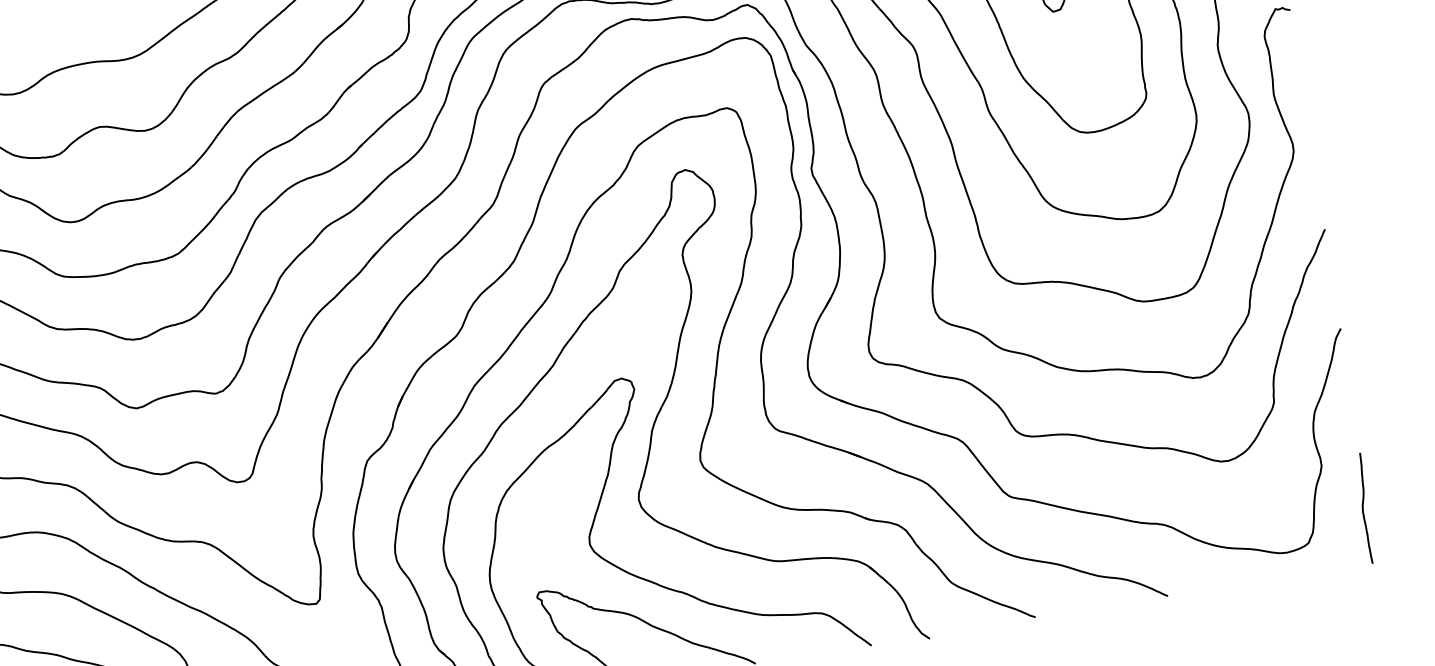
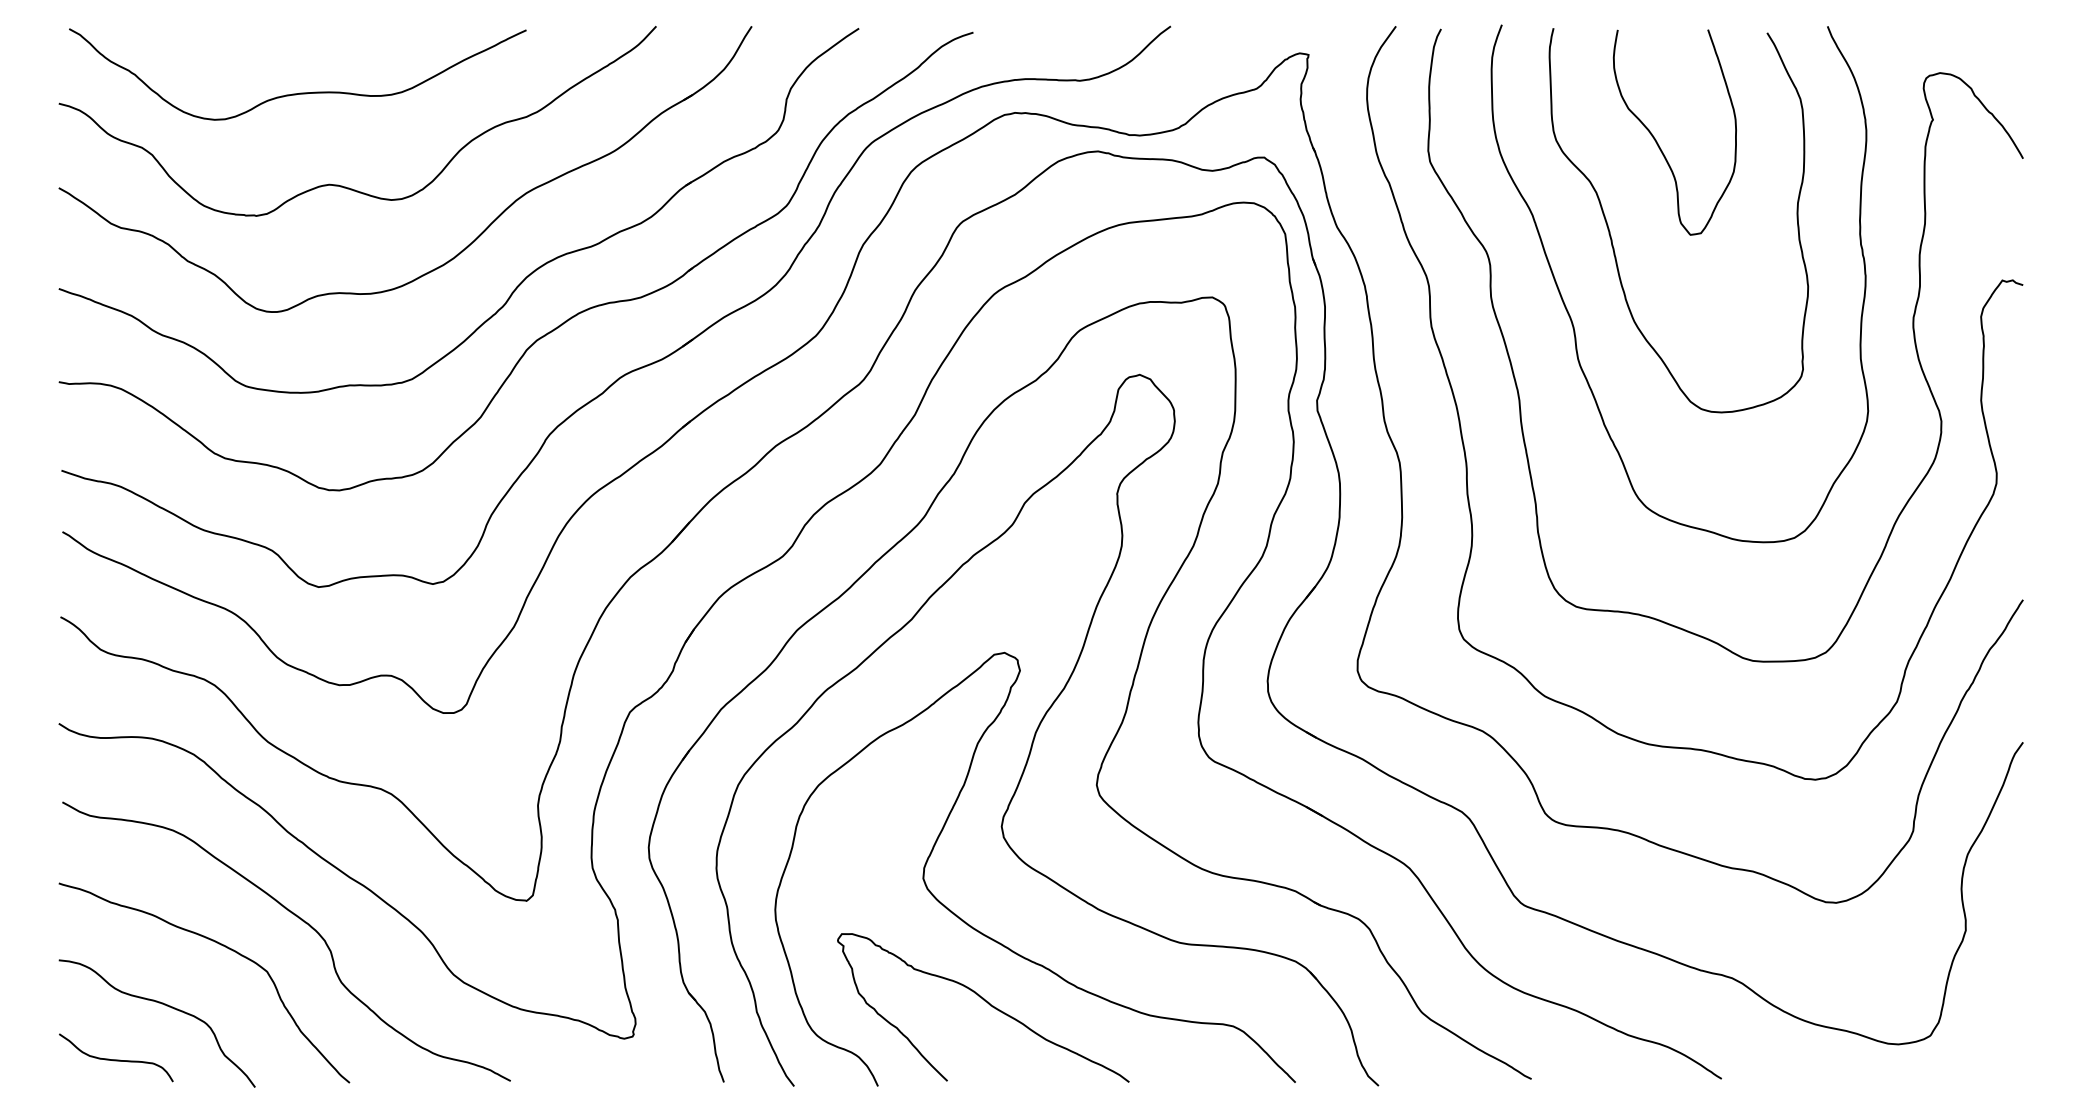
curve: (1363, 507) -> (2015, 998), removed

